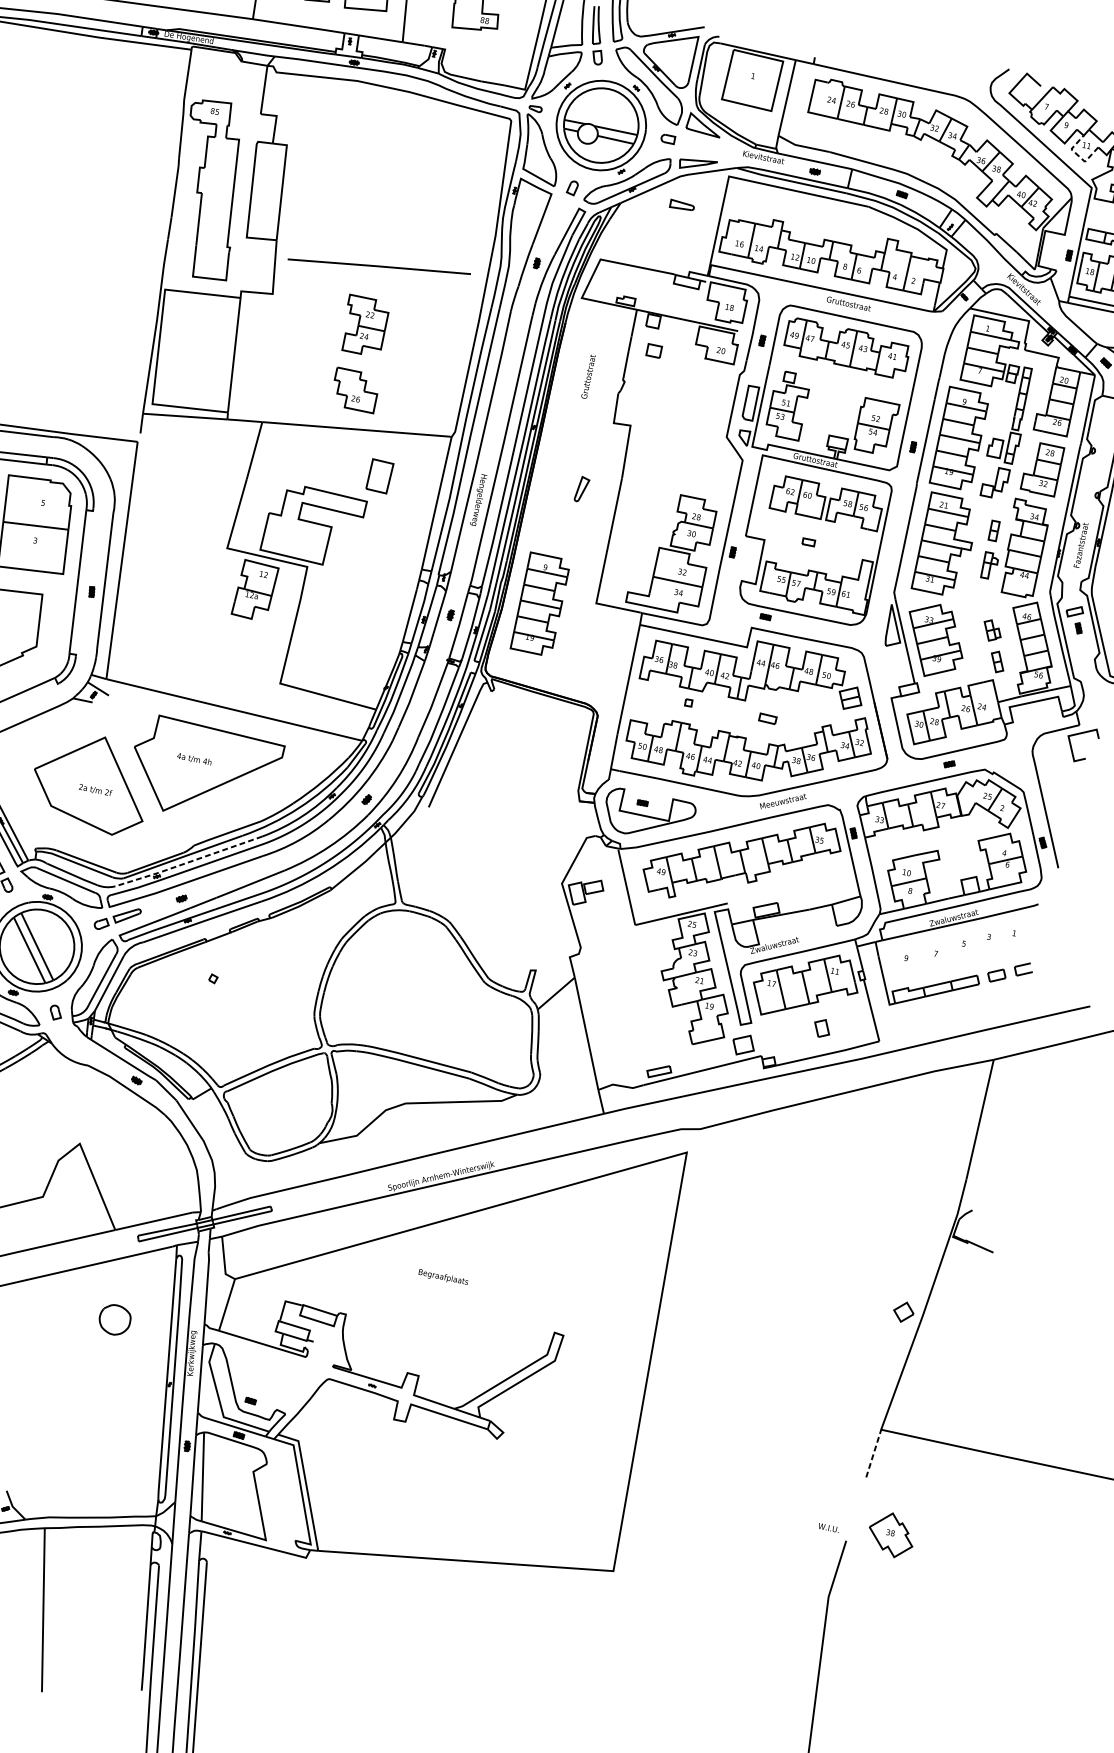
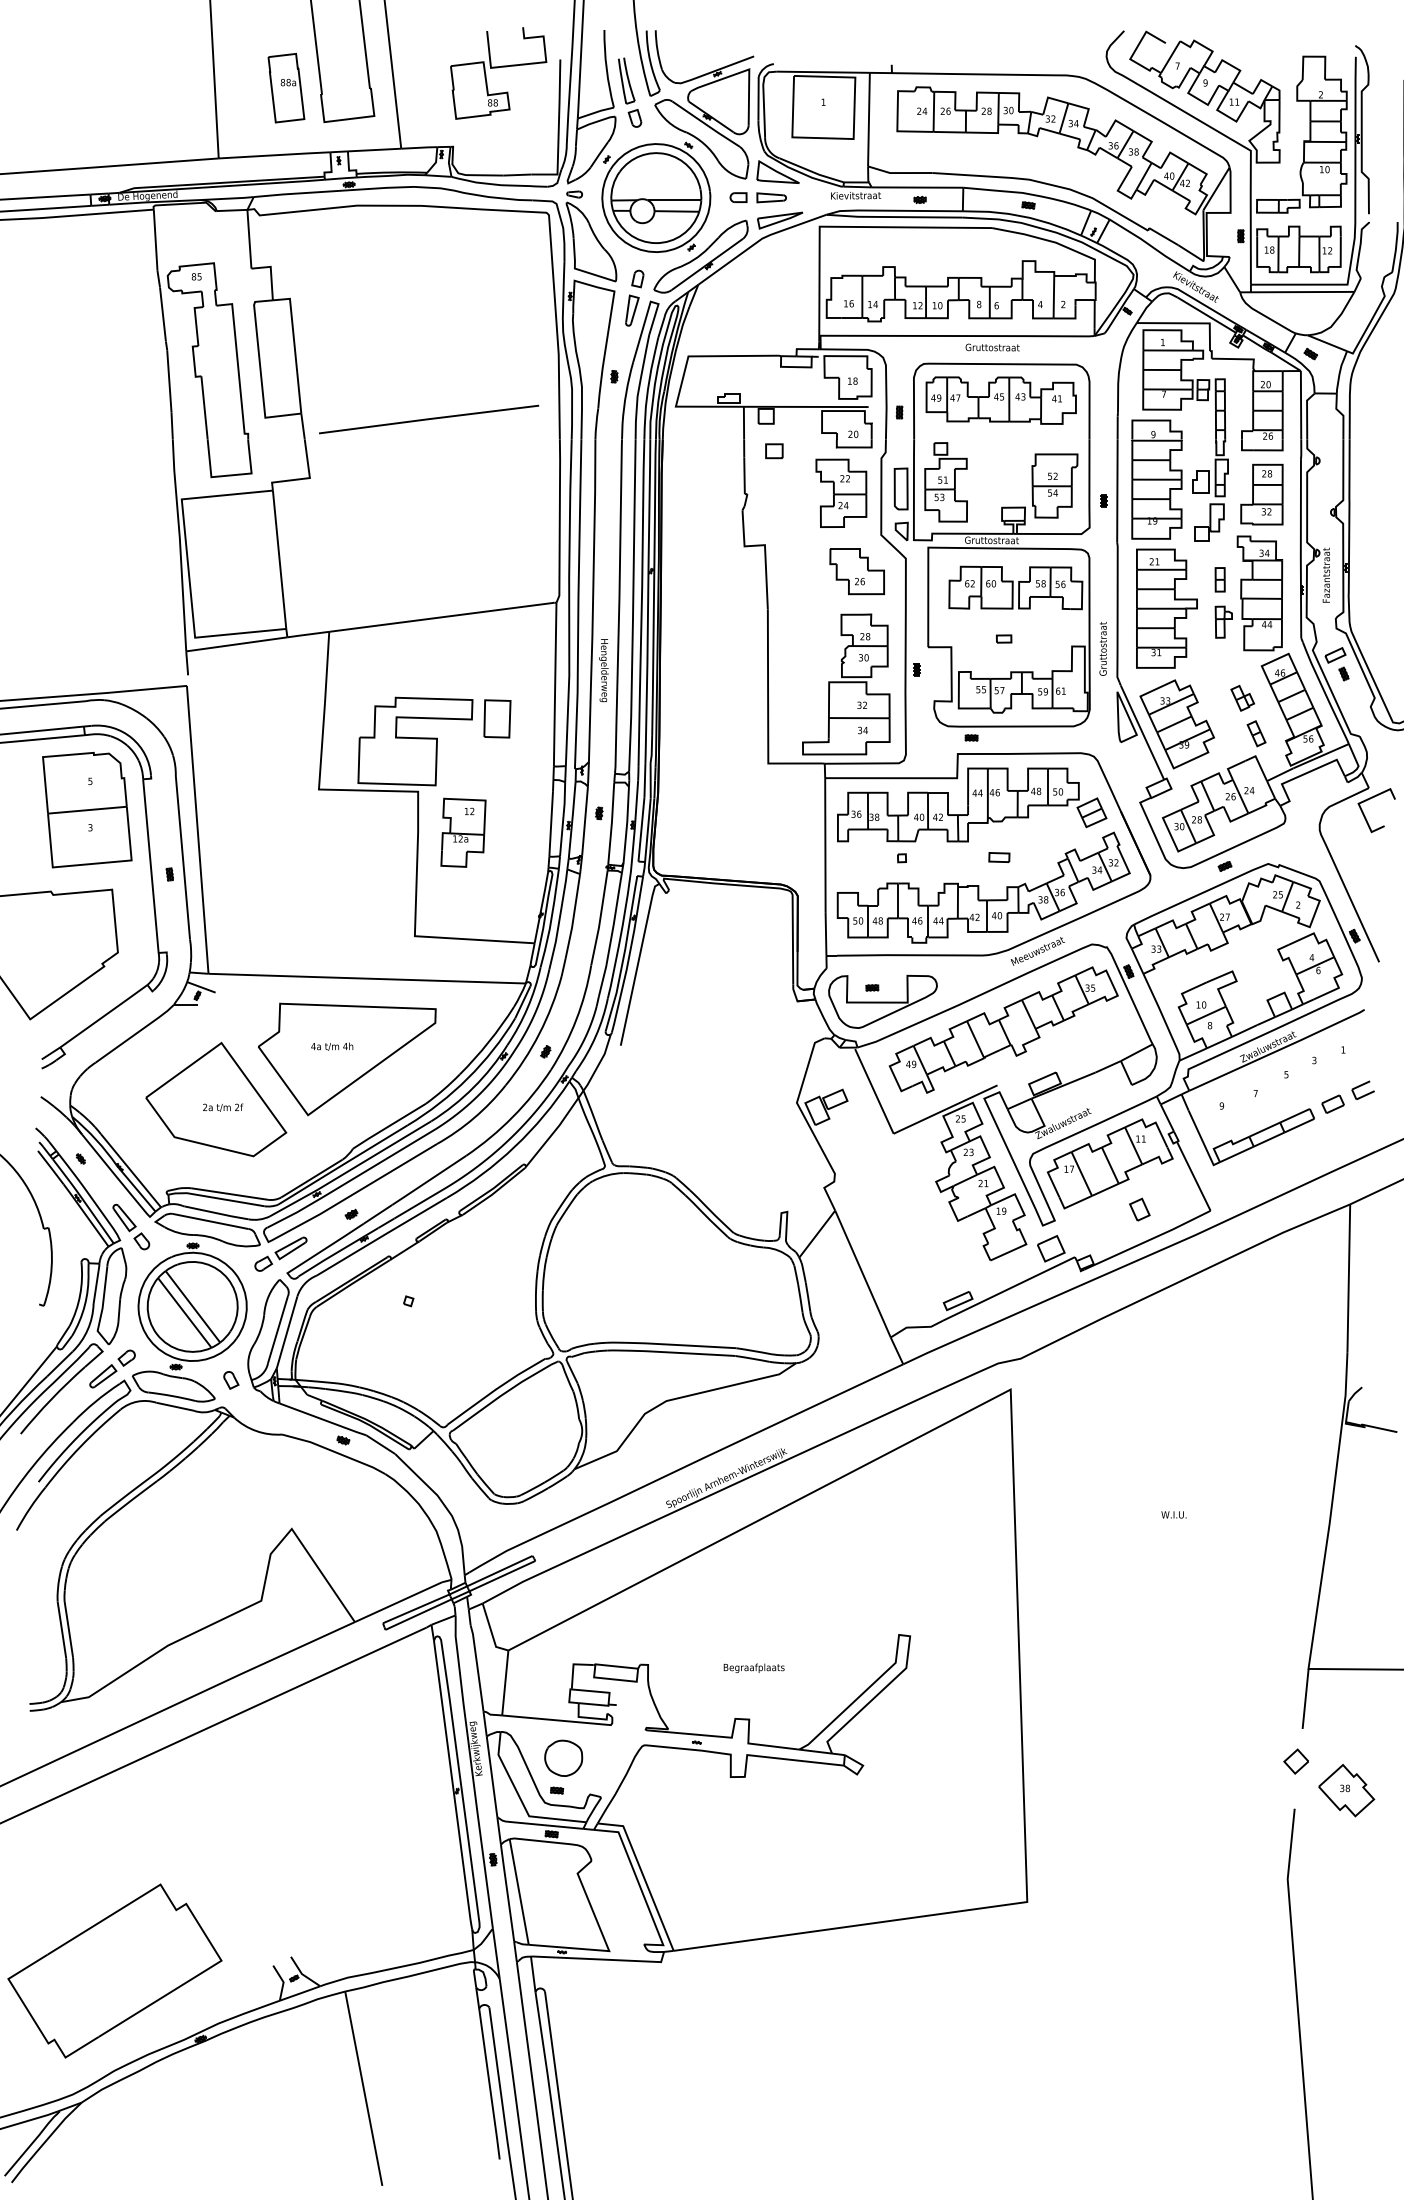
line: (1078, 156) -> (1227, 116), dashed -> solid
part: (682, 205) -> (771, 197), moved
part: (364, 325) -> (841, 492), moved
text: (588, 376) -> (1102, 648), moved
part: (354, 390) -> (856, 571), moved
part: (380, 476) -> (497, 718), moved
part: (582, 489) -> (632, 310), moved
part: (255, 590) -> (463, 832), moved
part: (540, 604) -> (702, 778), removed
line: (188, 862) -> (350, 1170), dashed -> solid
text: (443, 1276) -> (753, 1667), moved
part: (903, 1311) -> (1295, 1761), moved
part: (114, 1319) -> (563, 1757), moved
line: (873, 1453) -> (1305, 1698), dashed -> solid
text: (828, 1527) -> (1173, 1514), moved

